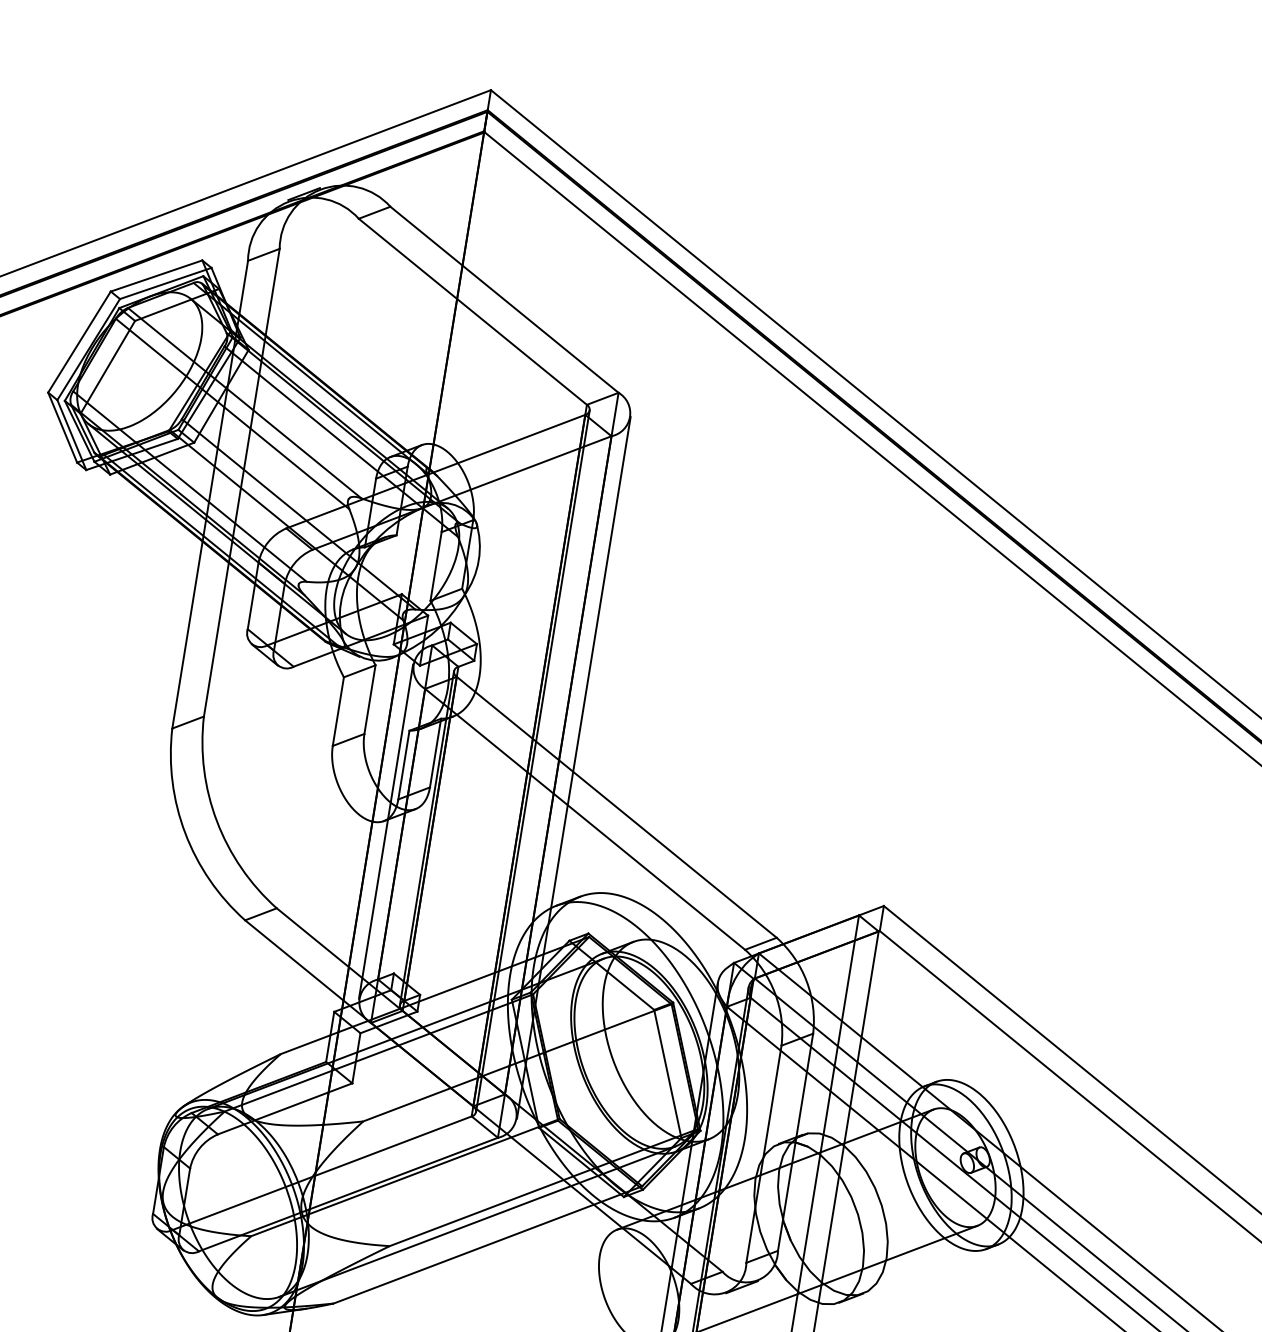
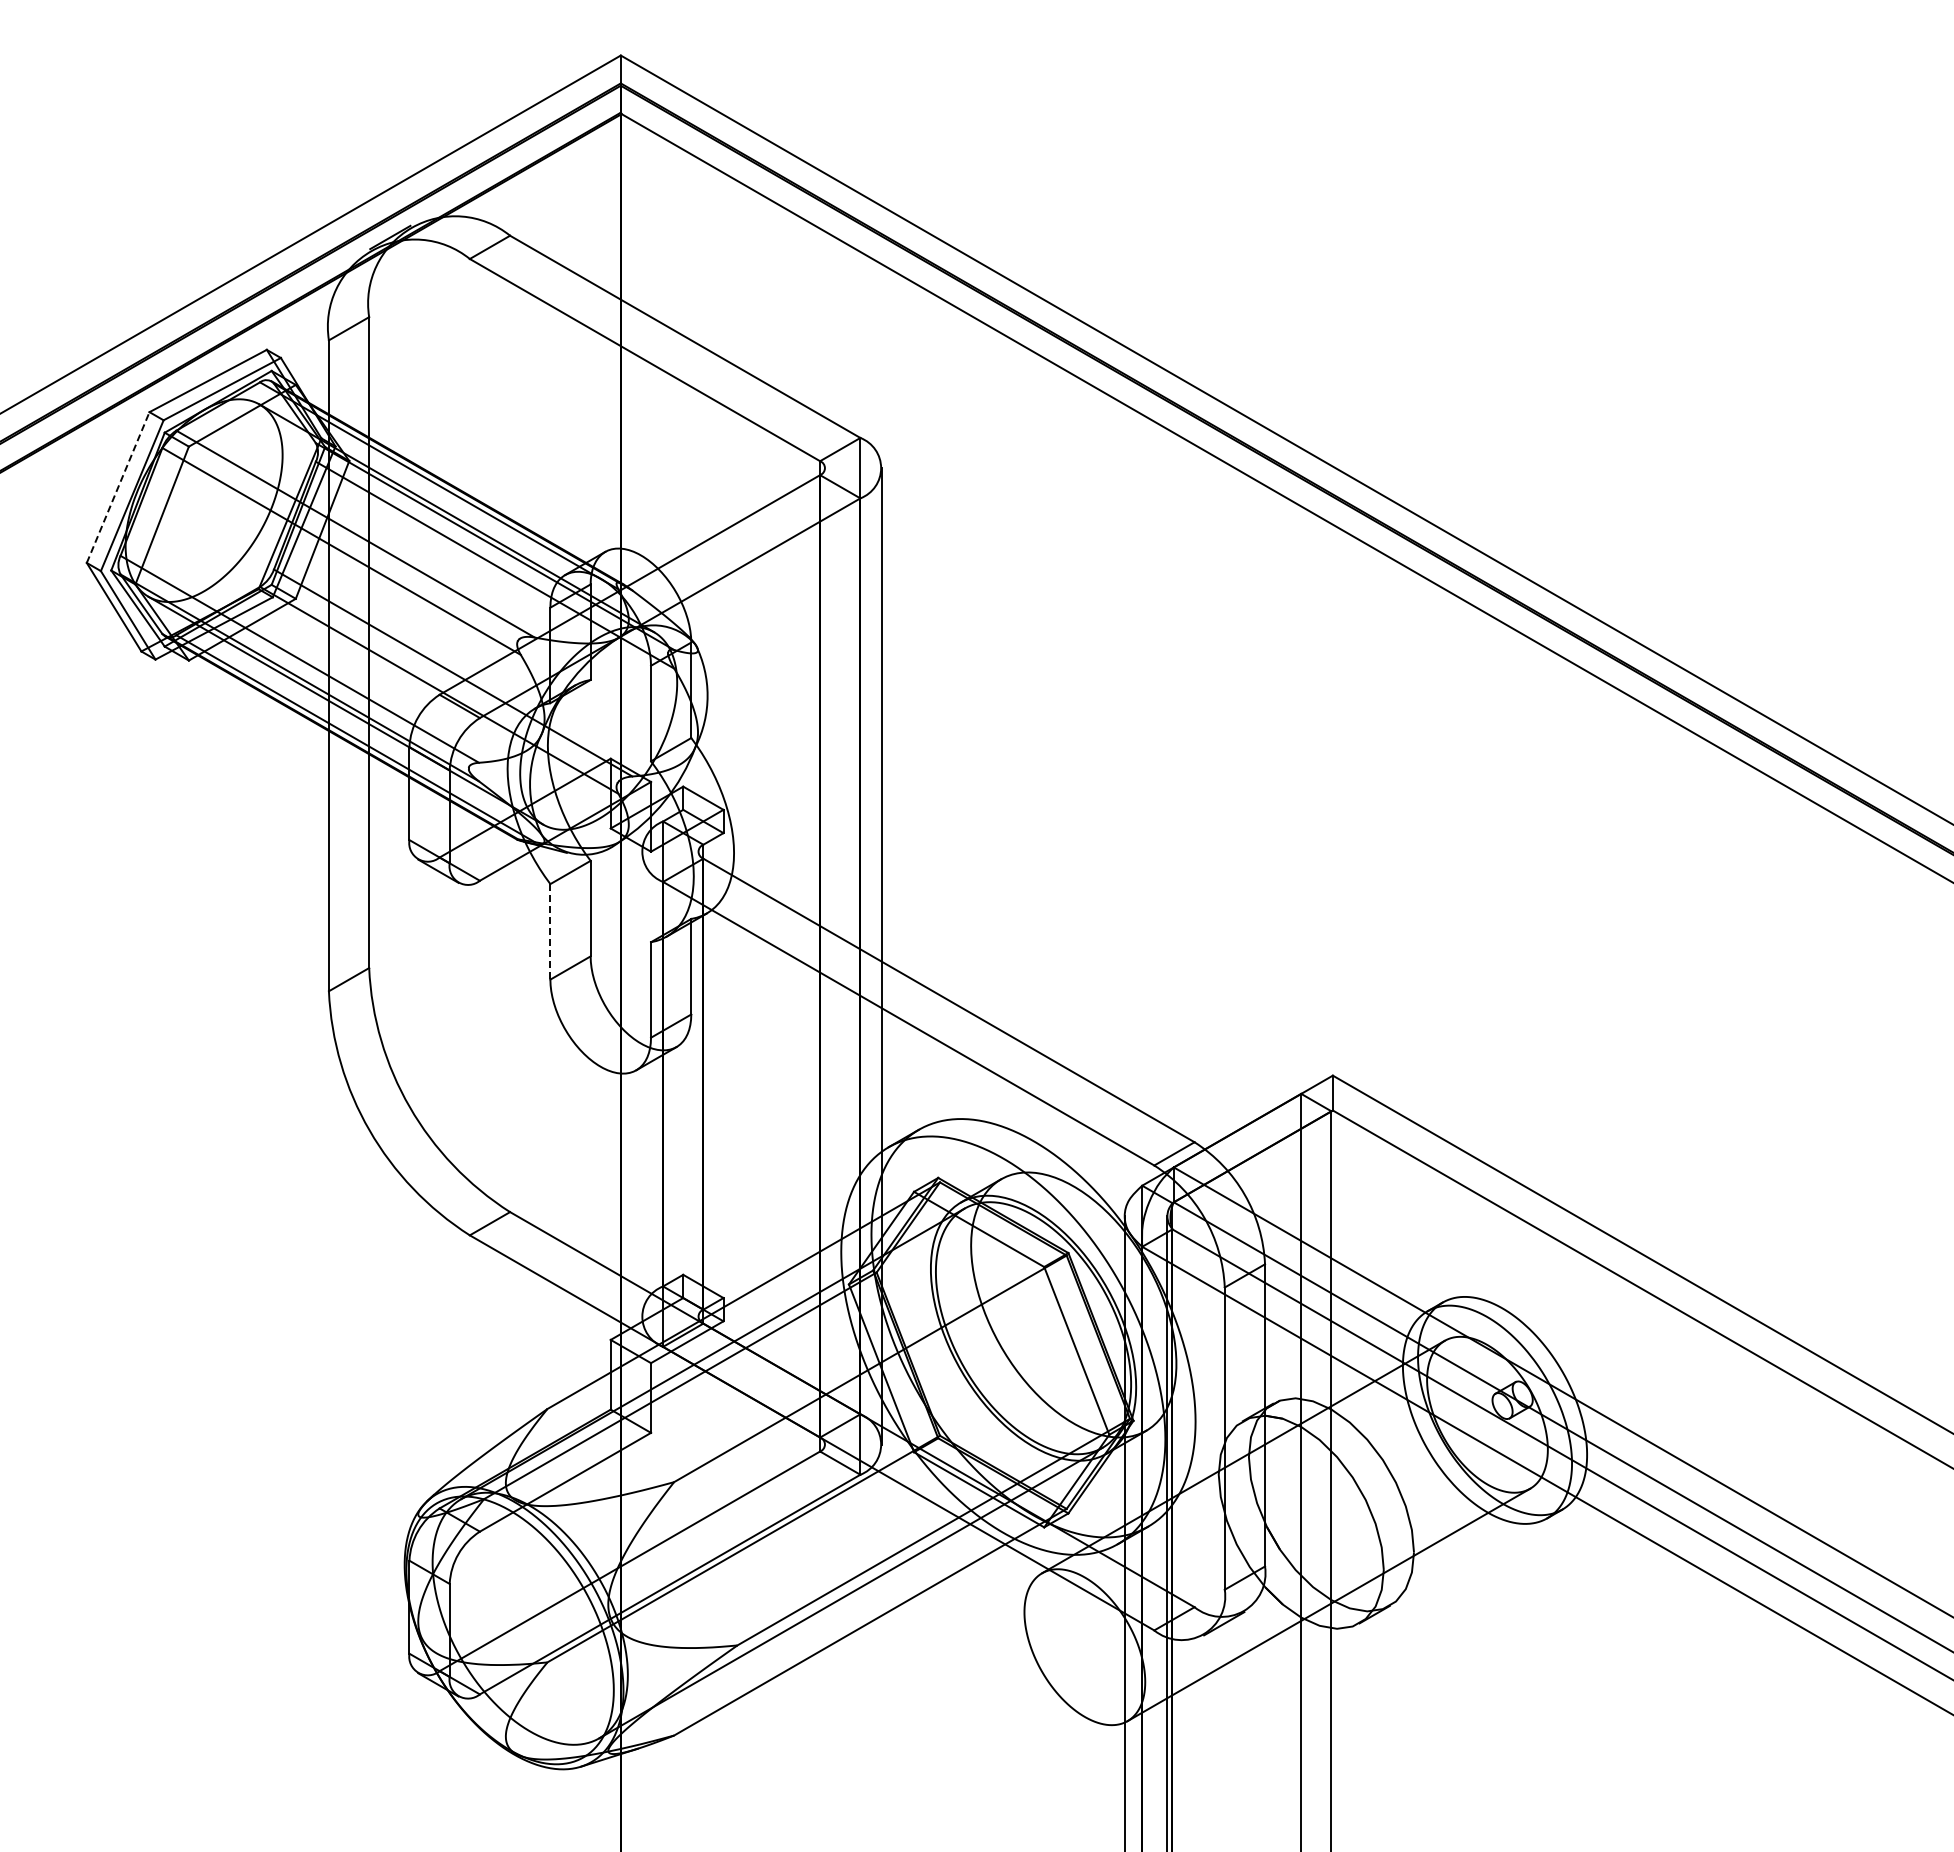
line: (79, 342) -> (118, 487), solid -> dashed
line: (338, 711) -> (550, 931), solid -> dashed
line: (533, 761) -> (825, 956), removed
line: (386, 831) -> (641, 1083), removed
line: (427, 837) -> (698, 1083), removed

